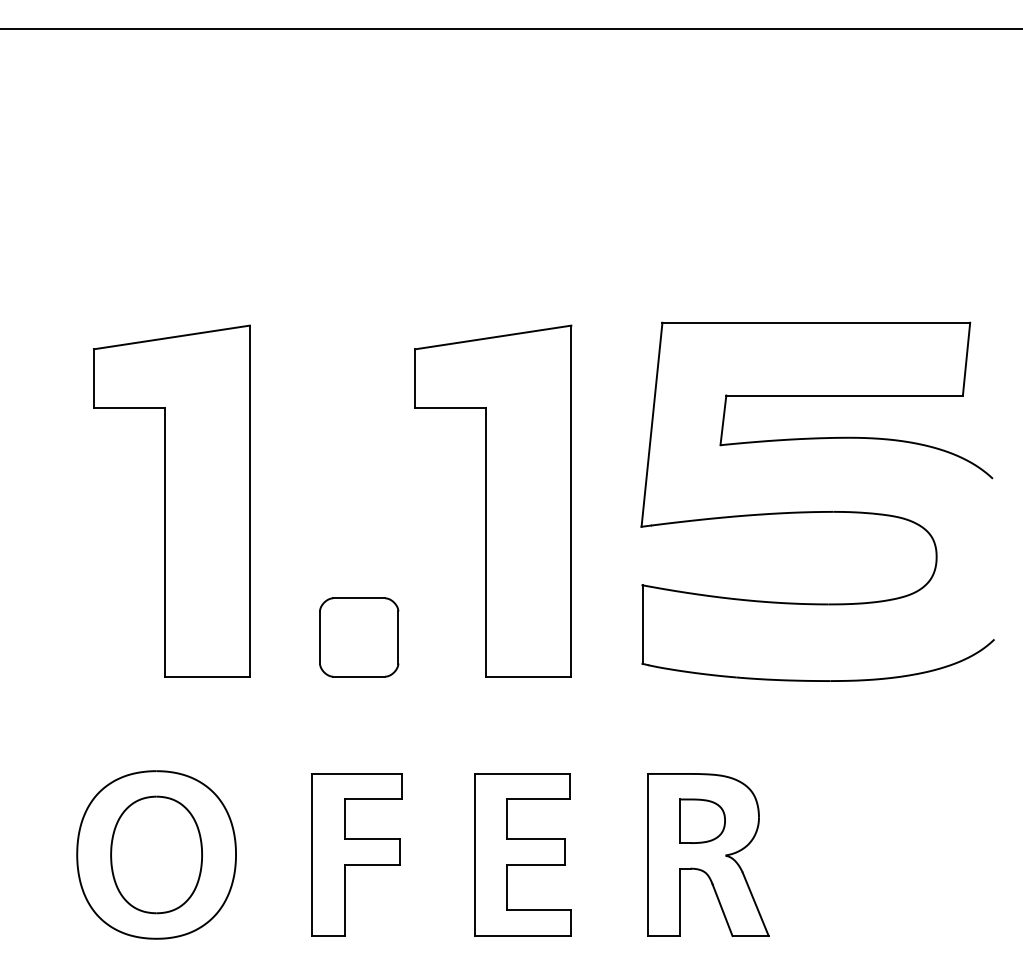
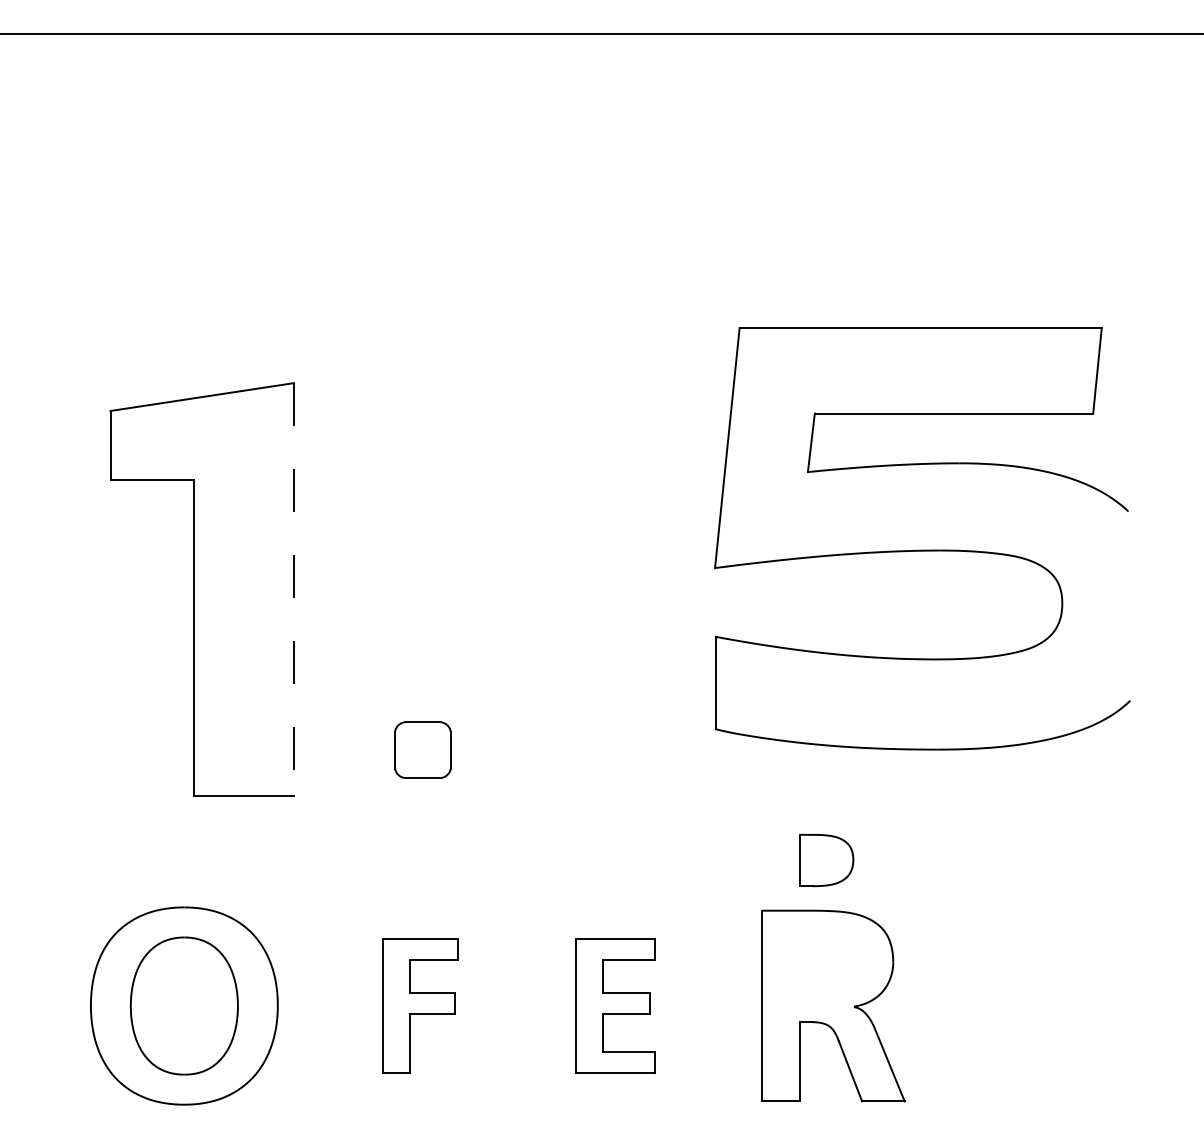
part: (493, 500) -> (580, 588), removed
line: (249, 501) -> (293, 590), solid -> dashed
part: (817, 511) -> (922, 550), moved
part: (359, 637) -> (423, 750), size x0.6
part: (702, 820) -> (826, 859), moved
part: (356, 854) -> (419, 1005), size x0.7
part: (522, 854) -> (614, 1005), size x0.7

